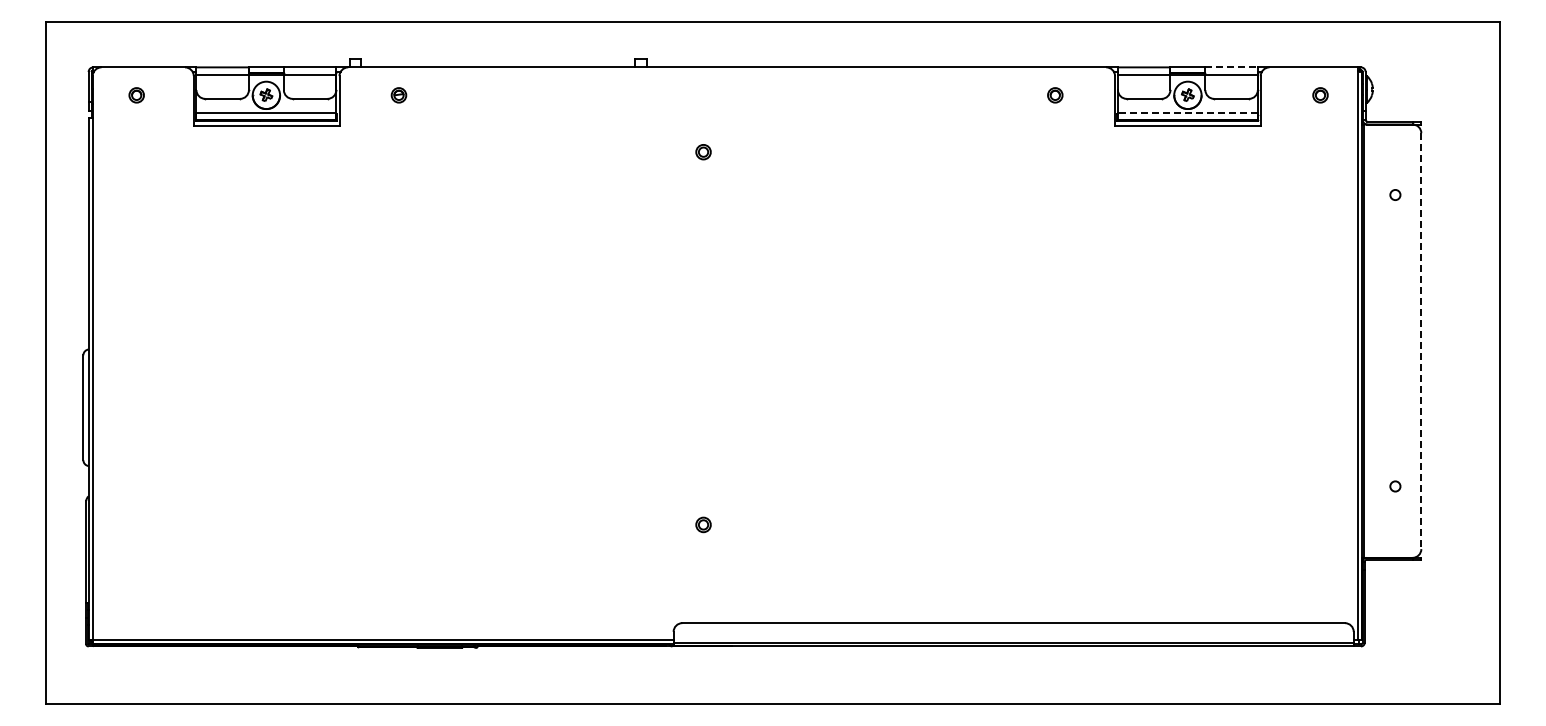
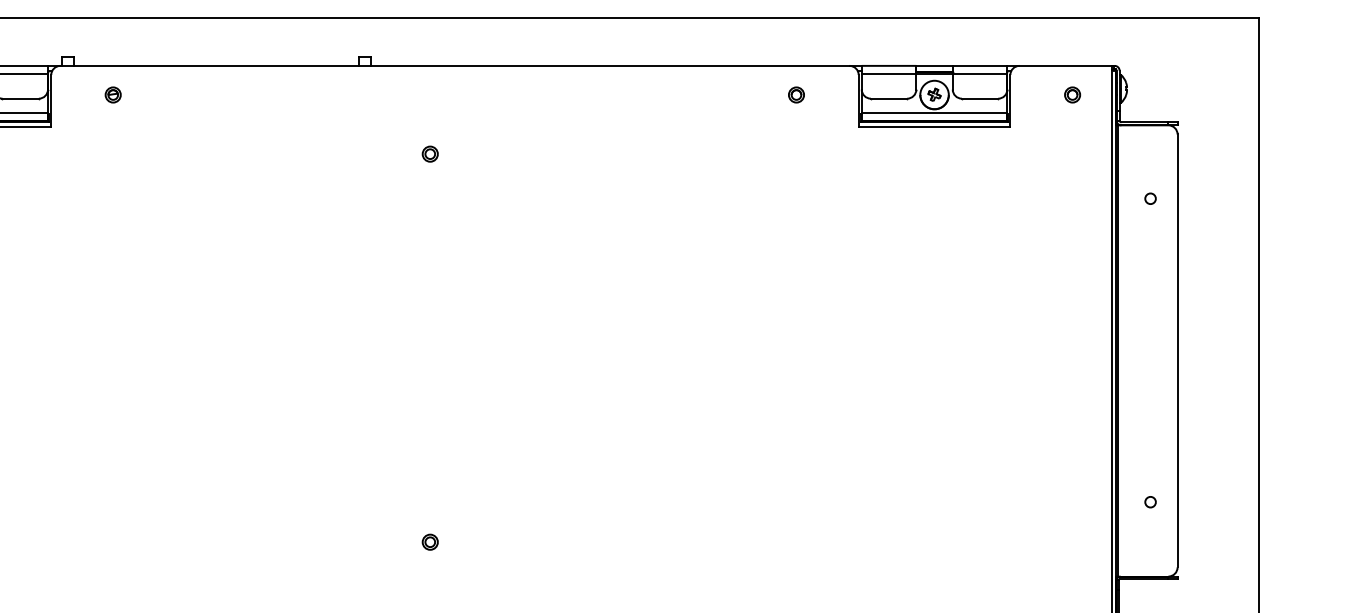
line: (1232, 67) -> (980, 66), dashed -> solid
line: (1187, 112) -> (934, 112), dashed -> solid
line: (1421, 341) -> (1177, 351), dashed -> solid

